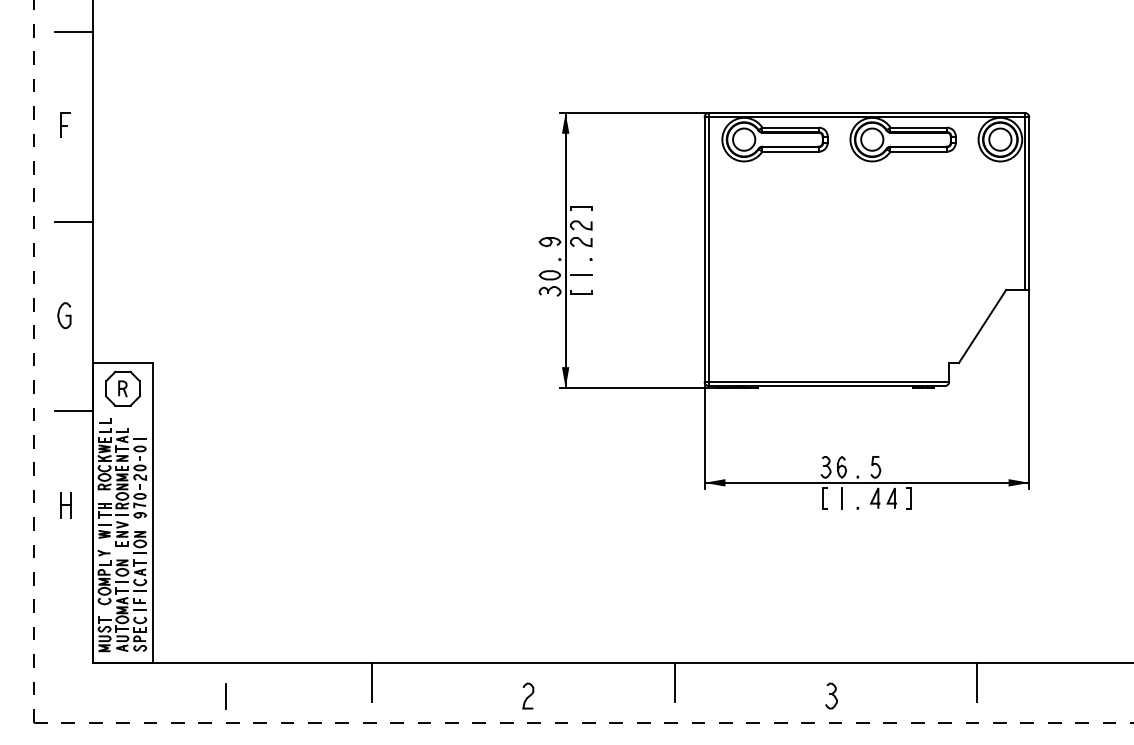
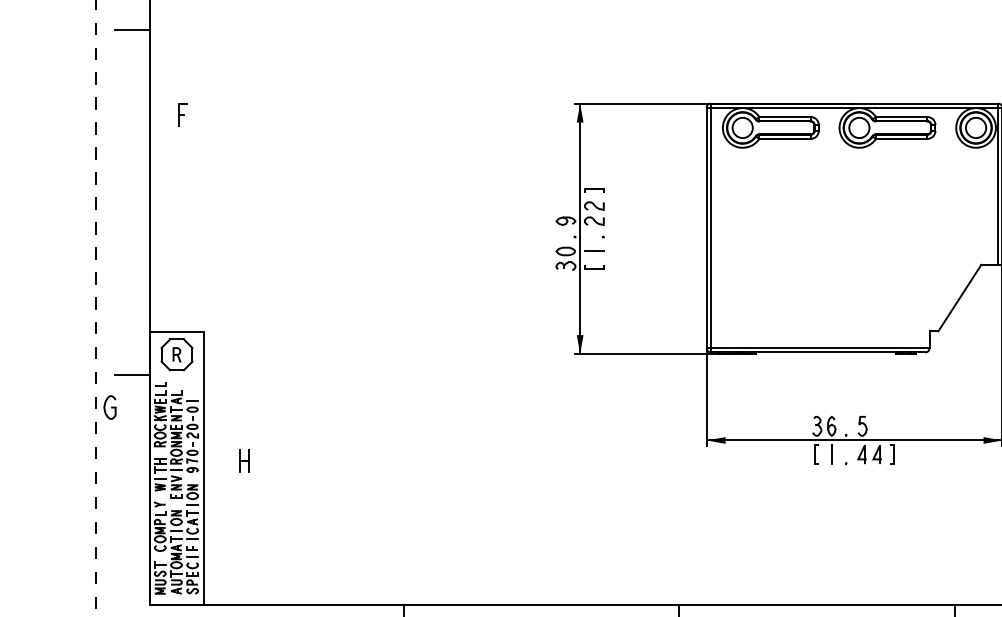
part: (65, 124) -> (182, 114), moved
line: (73, 221) -> (131, 202), removed
part: (64, 315) -> (110, 407), moved
part: (65, 505) -> (243, 461), moved

